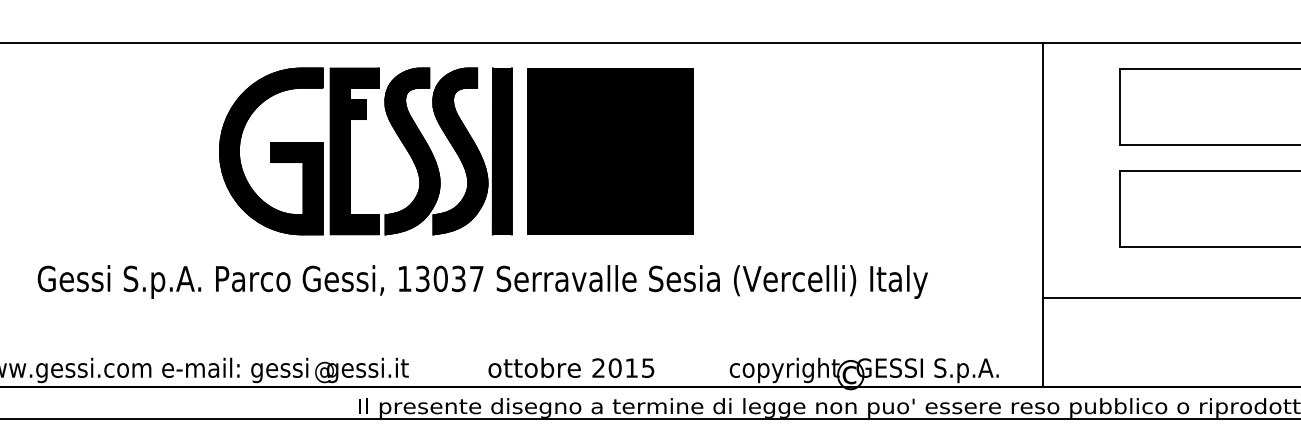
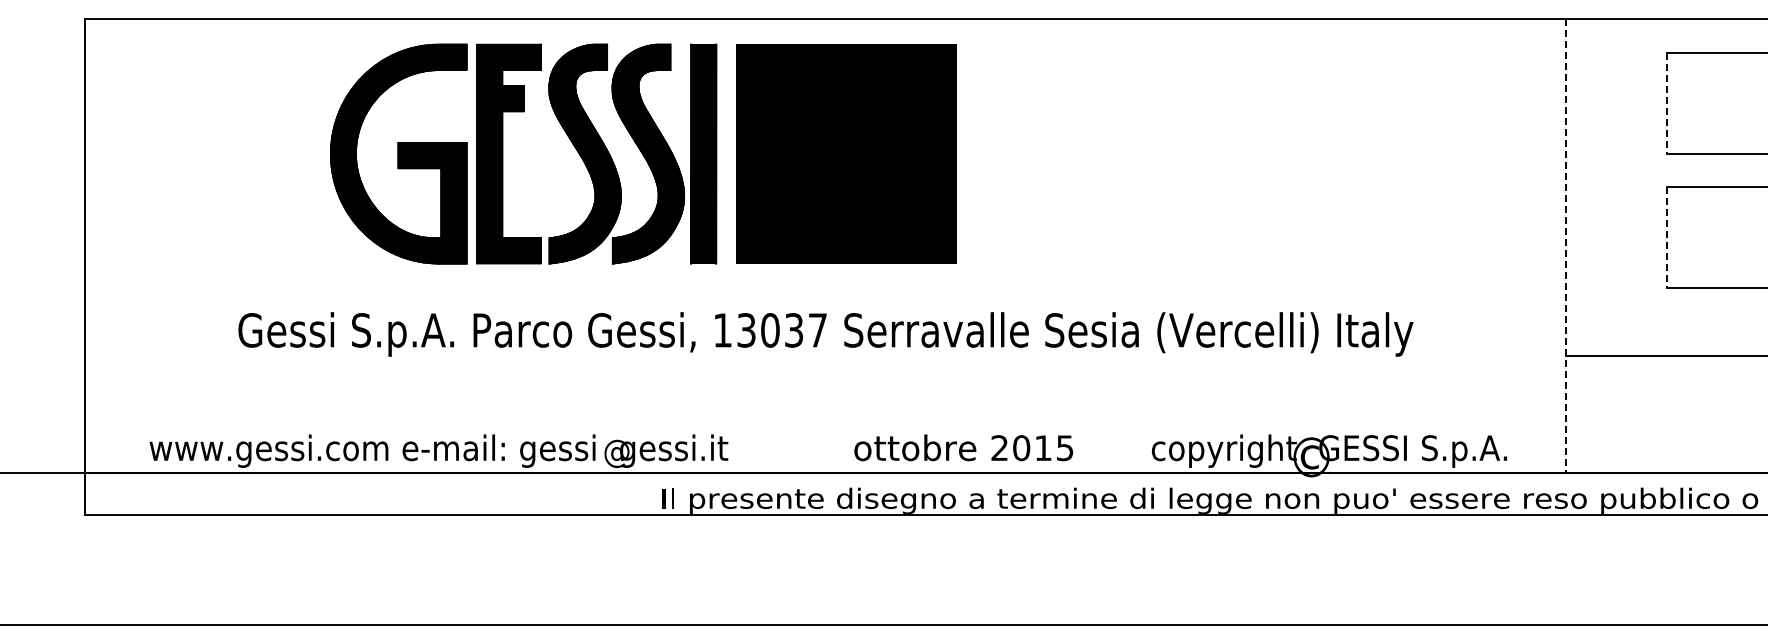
line: (1119, 107) -> (1666, 103), solid -> dashed
part: (456, 150) -> (643, 153), moved
line: (1119, 209) -> (1666, 238), solid -> dashed
line: (1043, 215) -> (1565, 246), solid -> dashed
text: (571, 367) -> (963, 447), moved

